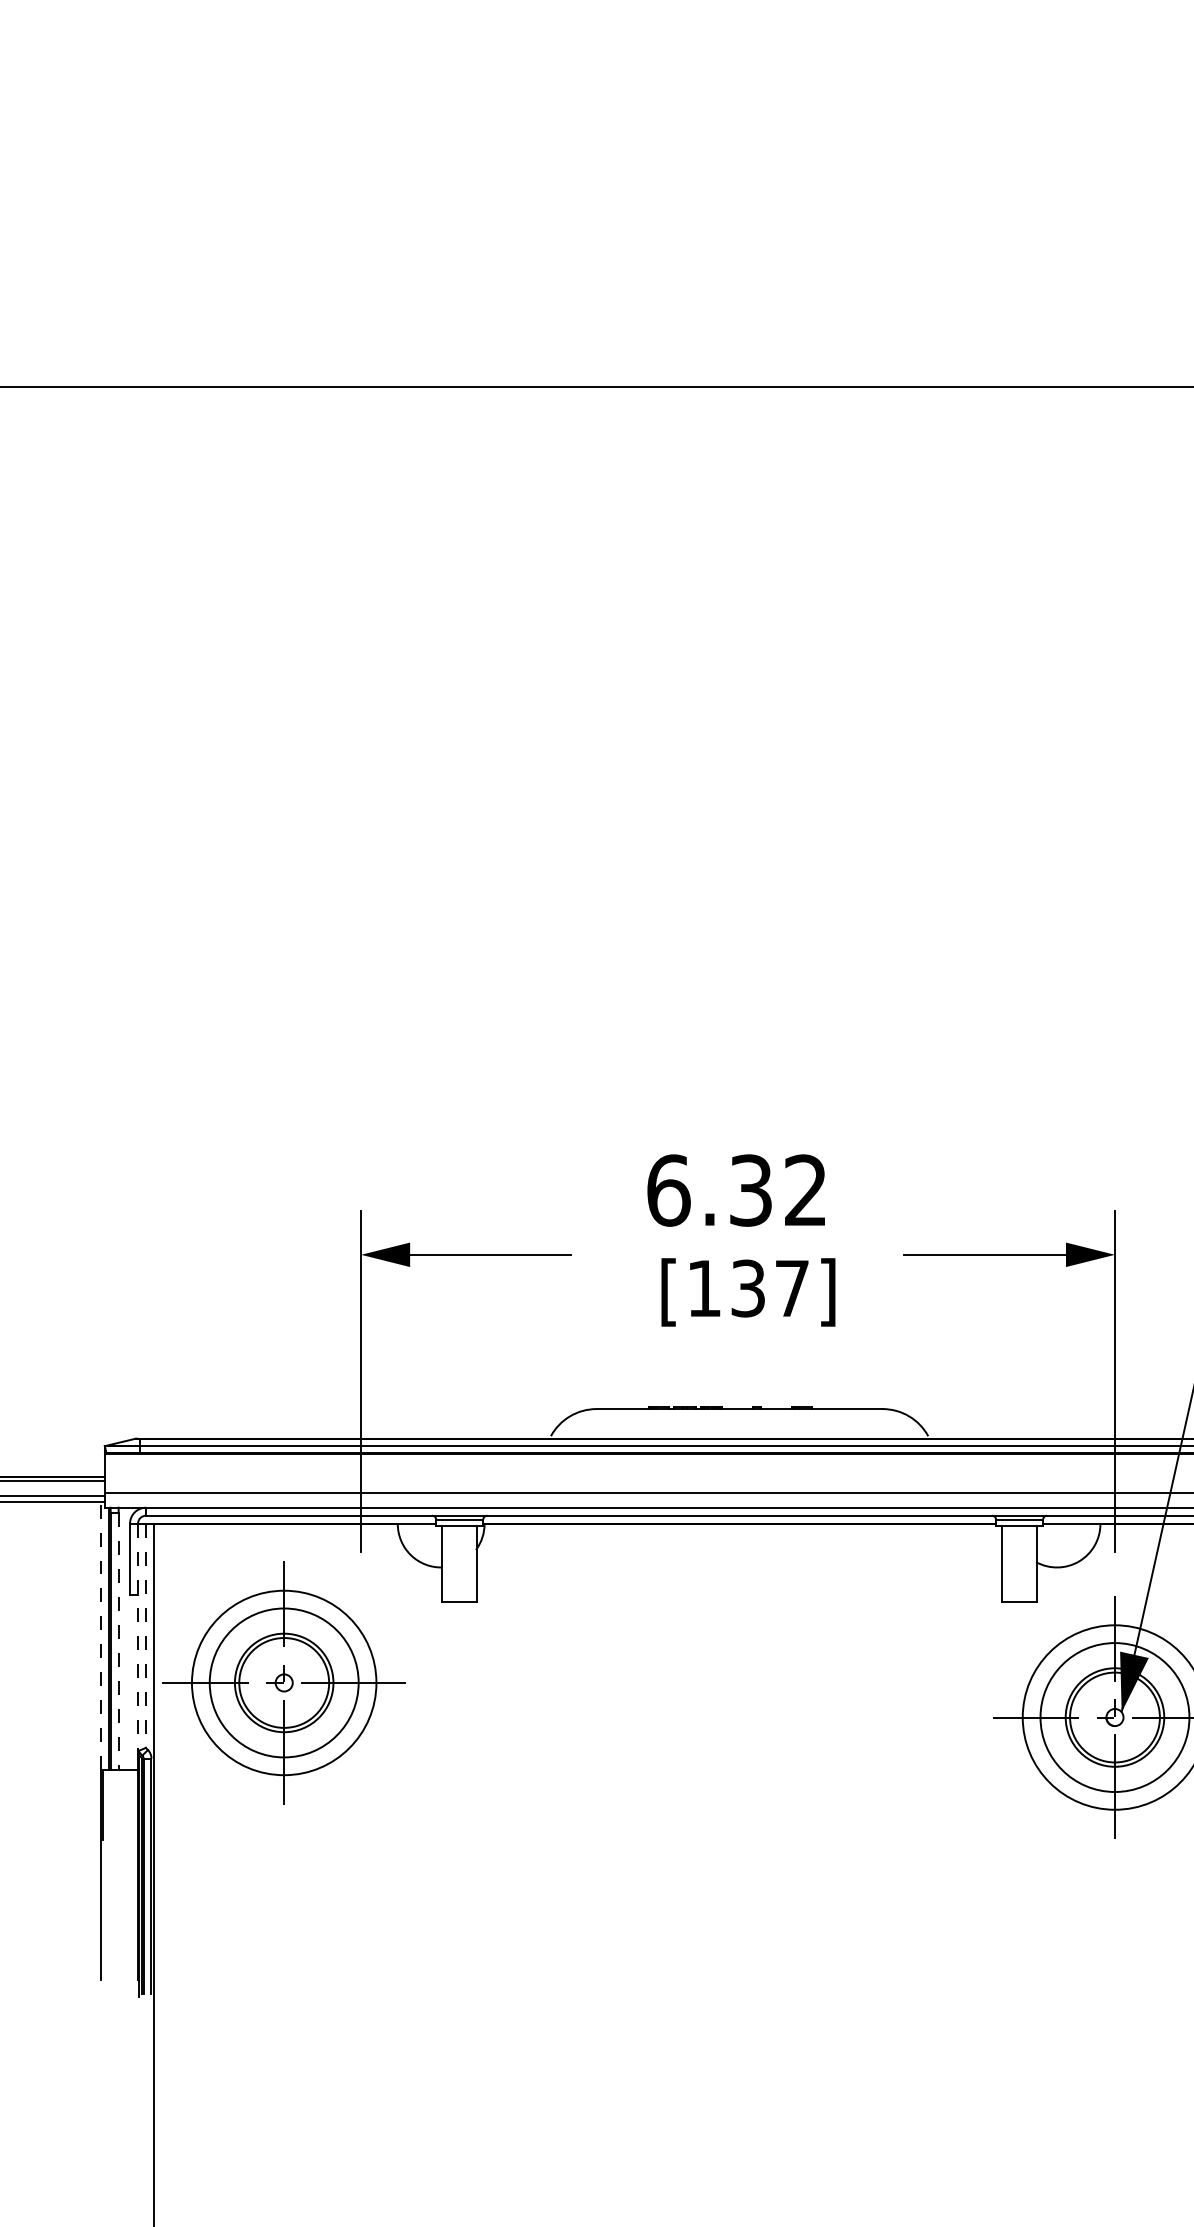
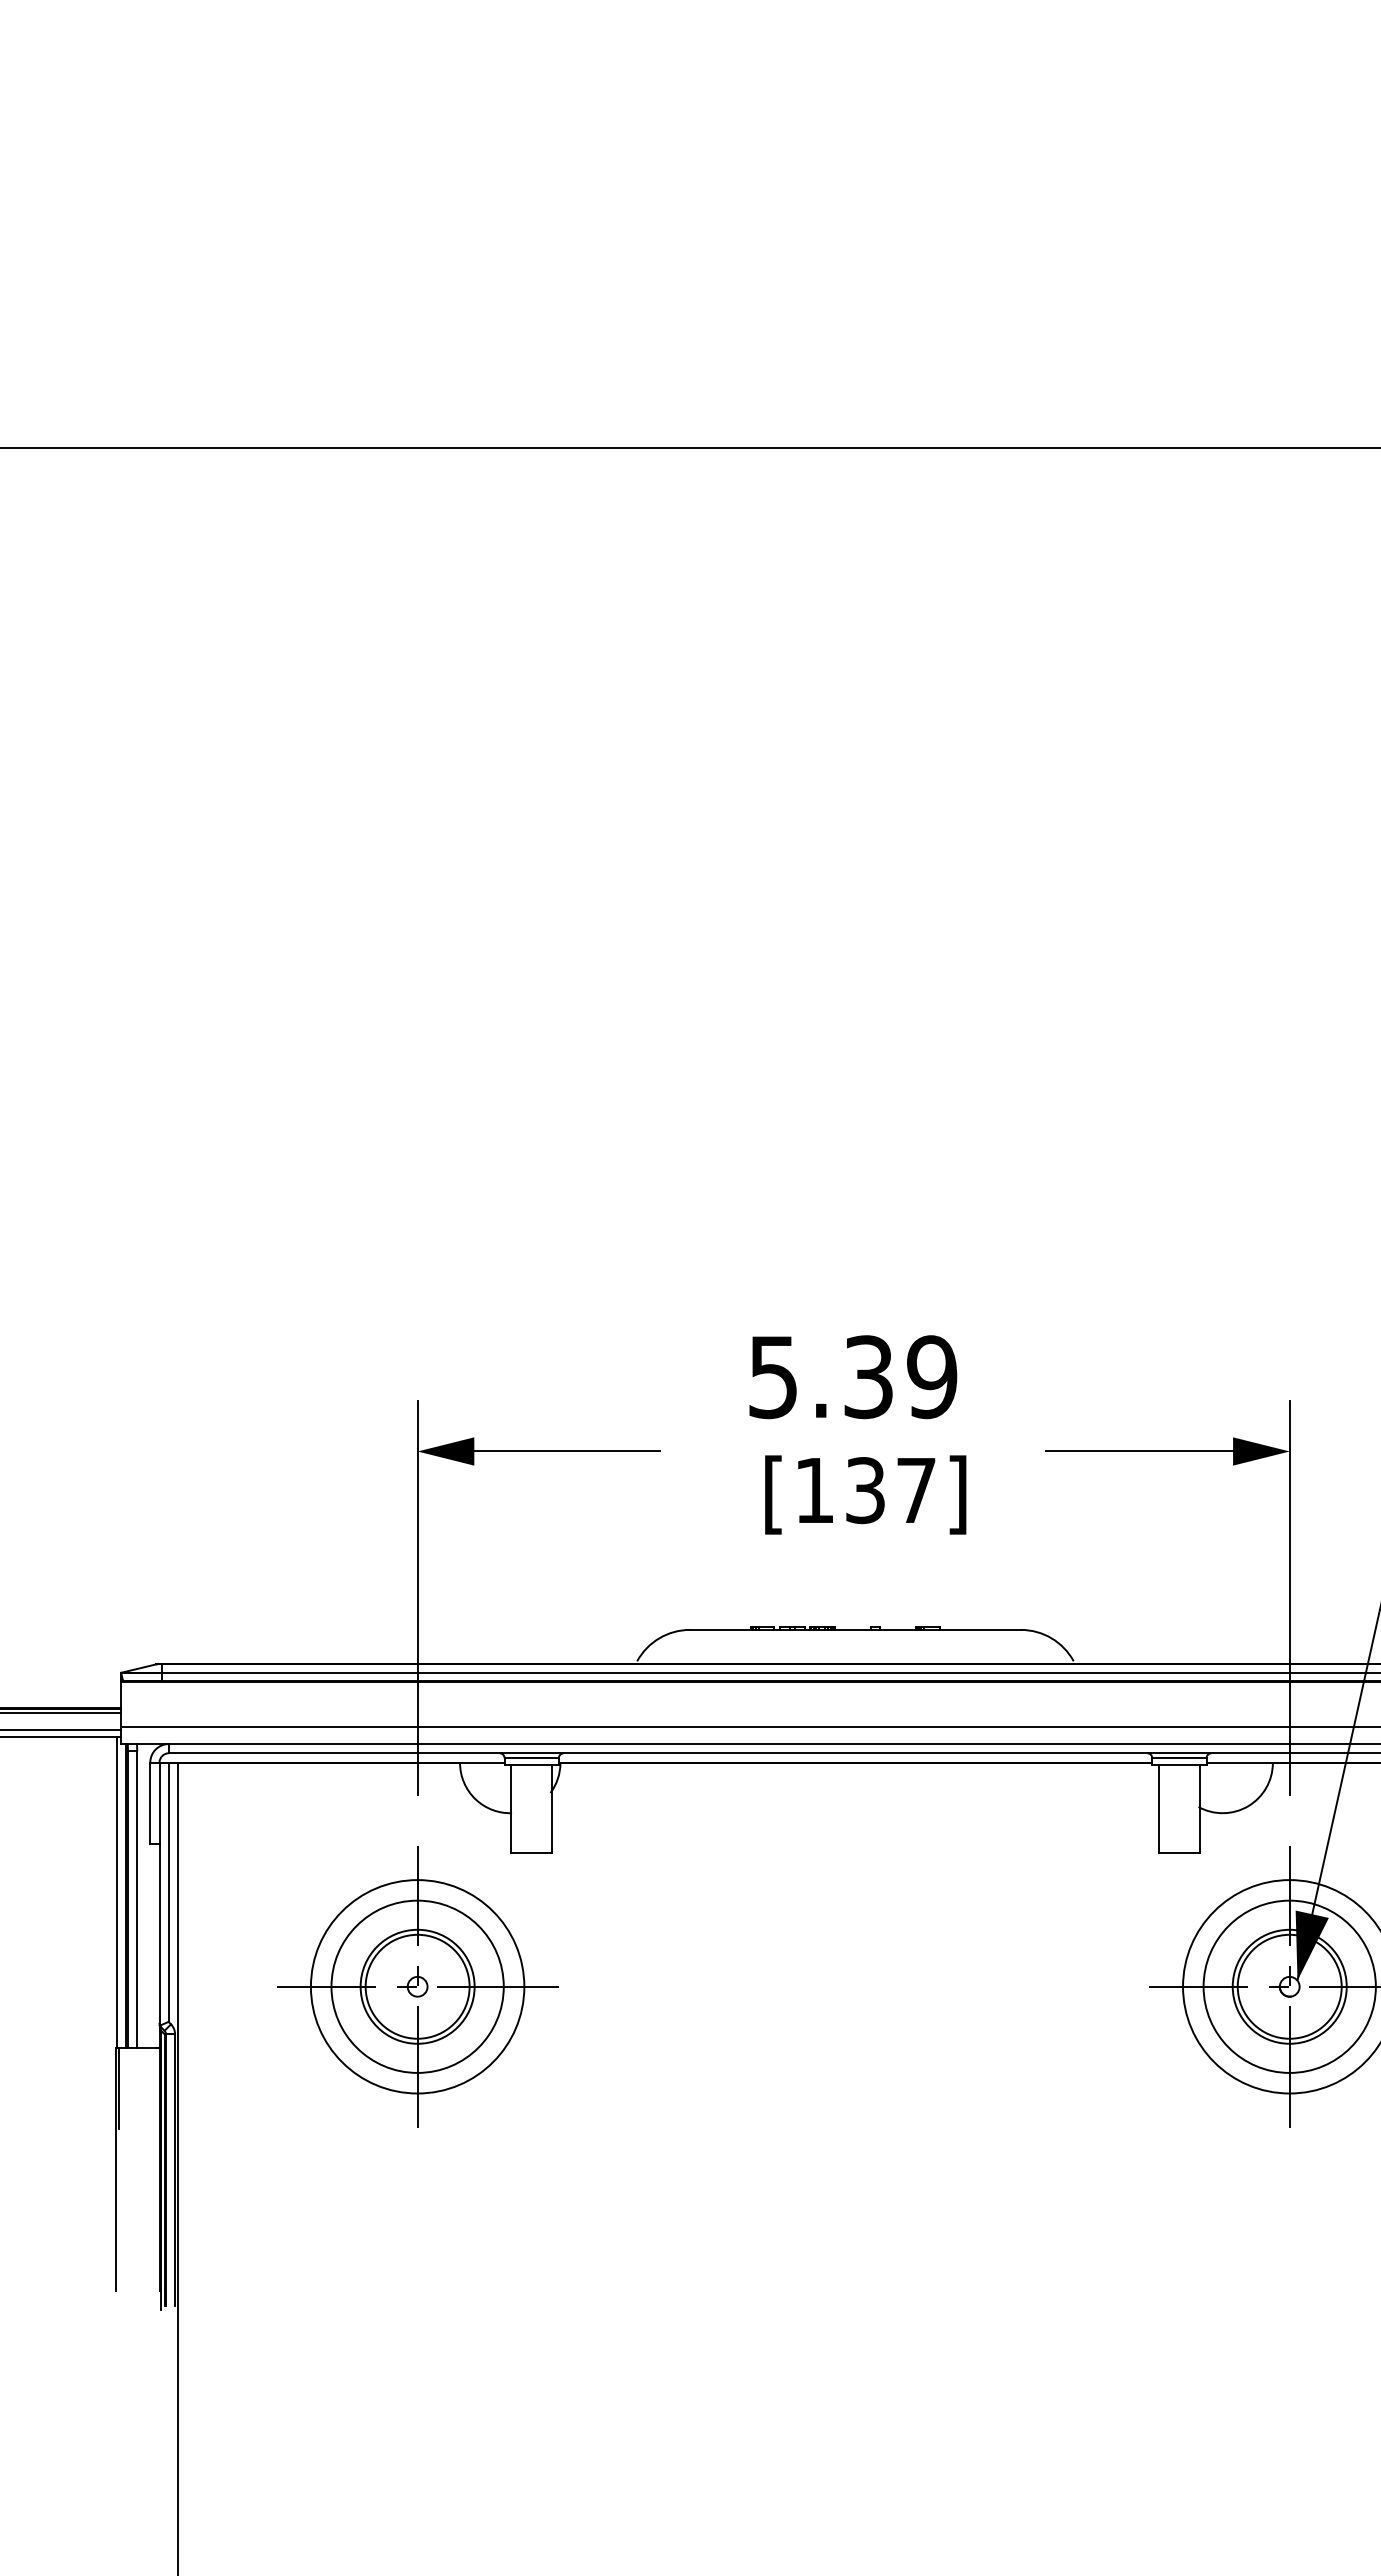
text: (737, 1190) -> (852, 1377), 6.32 -> 5.39
line: (100, 1636) -> (116, 1892), dashed -> solid
line: (138, 1636) -> (159, 1893), dashed -> solid
line: (145, 1636) -> (168, 1892), dashed -> solid
line: (118, 1642) -> (137, 1899), dashed -> solid
part: (284, 1682) -> (417, 1986), moved

